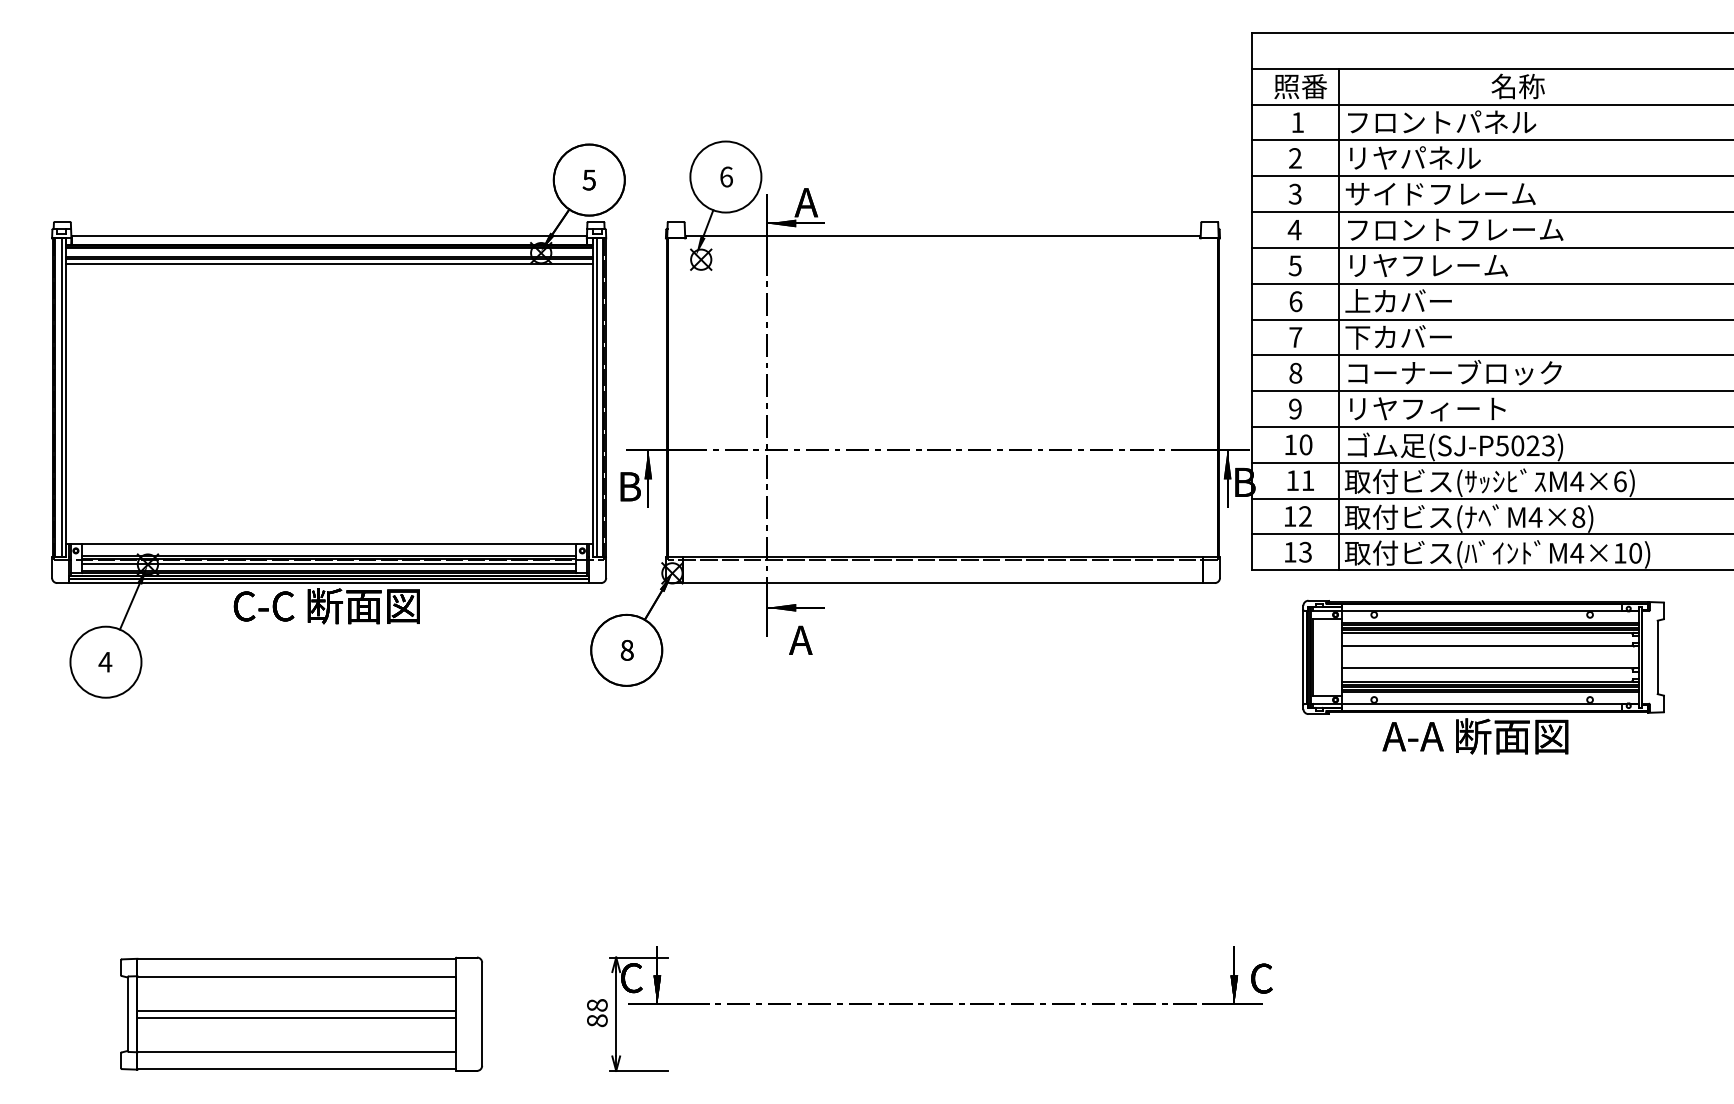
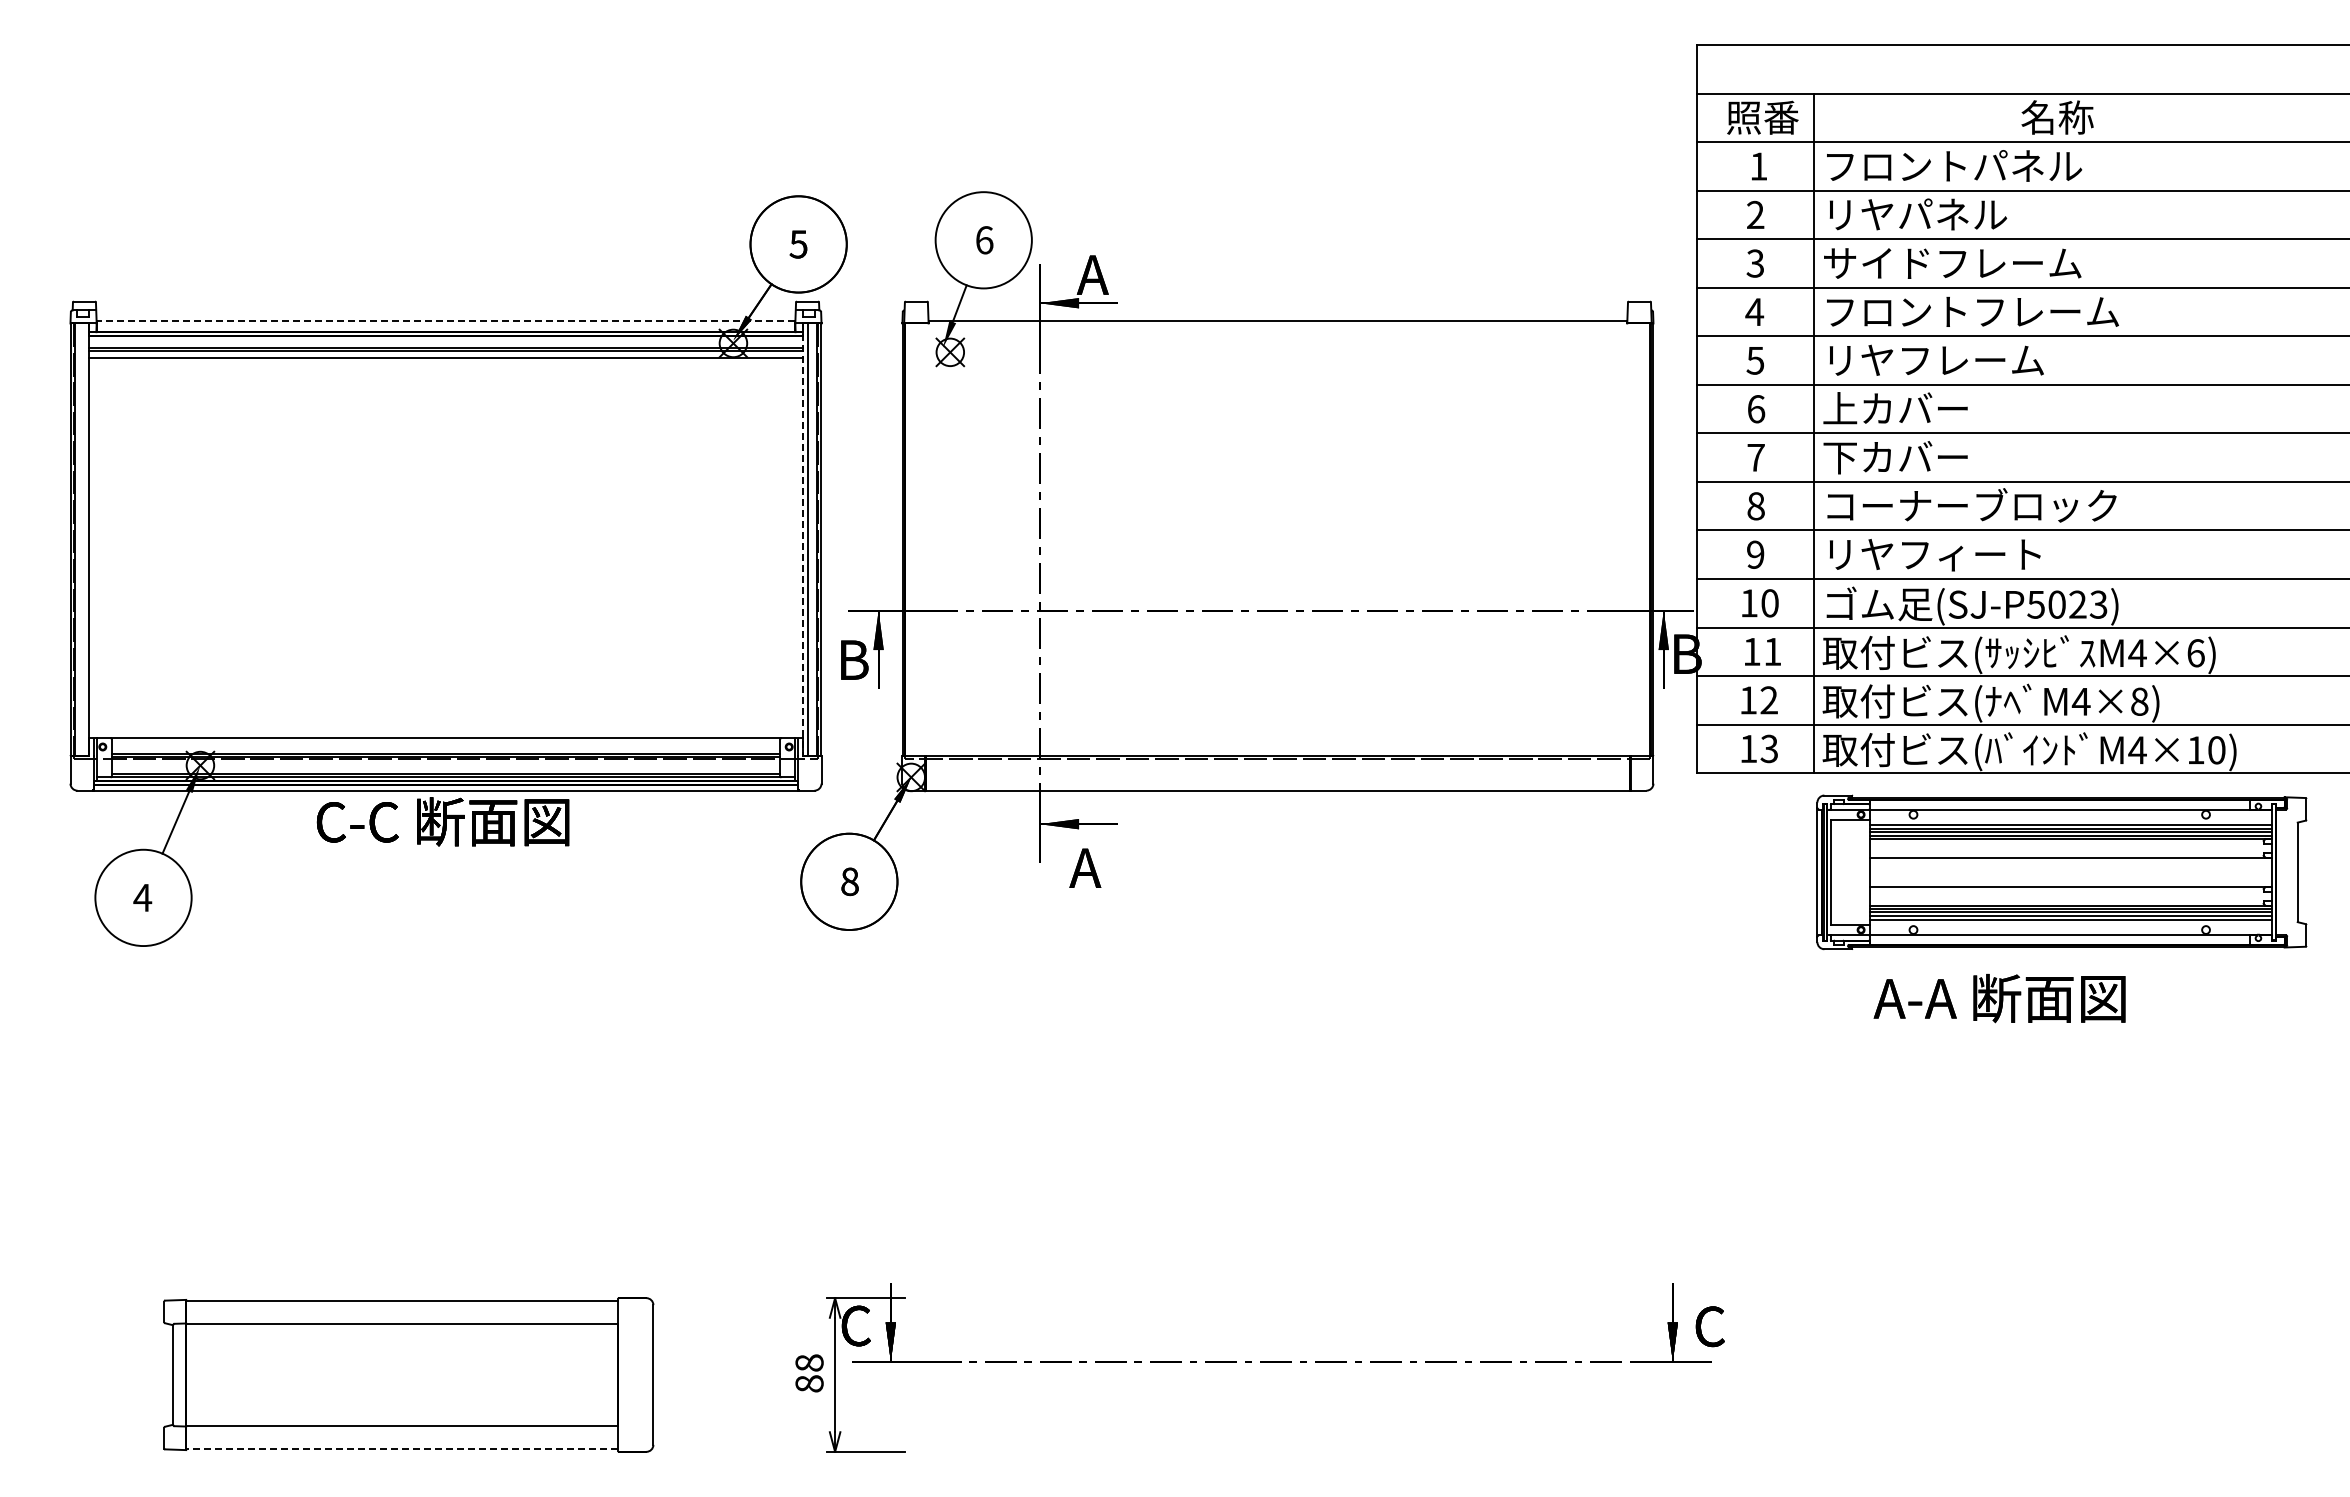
line: (329, 236) -> (446, 320), solid -> dashed
line: (61, 397) -> (83, 539), removed
line: (592, 398) -> (803, 540), solid -> dashed
line: (328, 563) -> (445, 764), removed
part: (1483, 657) -> (2061, 872), moved
line: (297, 1010) -> (402, 1370), removed
line: (297, 1017) -> (402, 1379), removed
line: (296, 1069) -> (401, 1449), solid -> dashed

